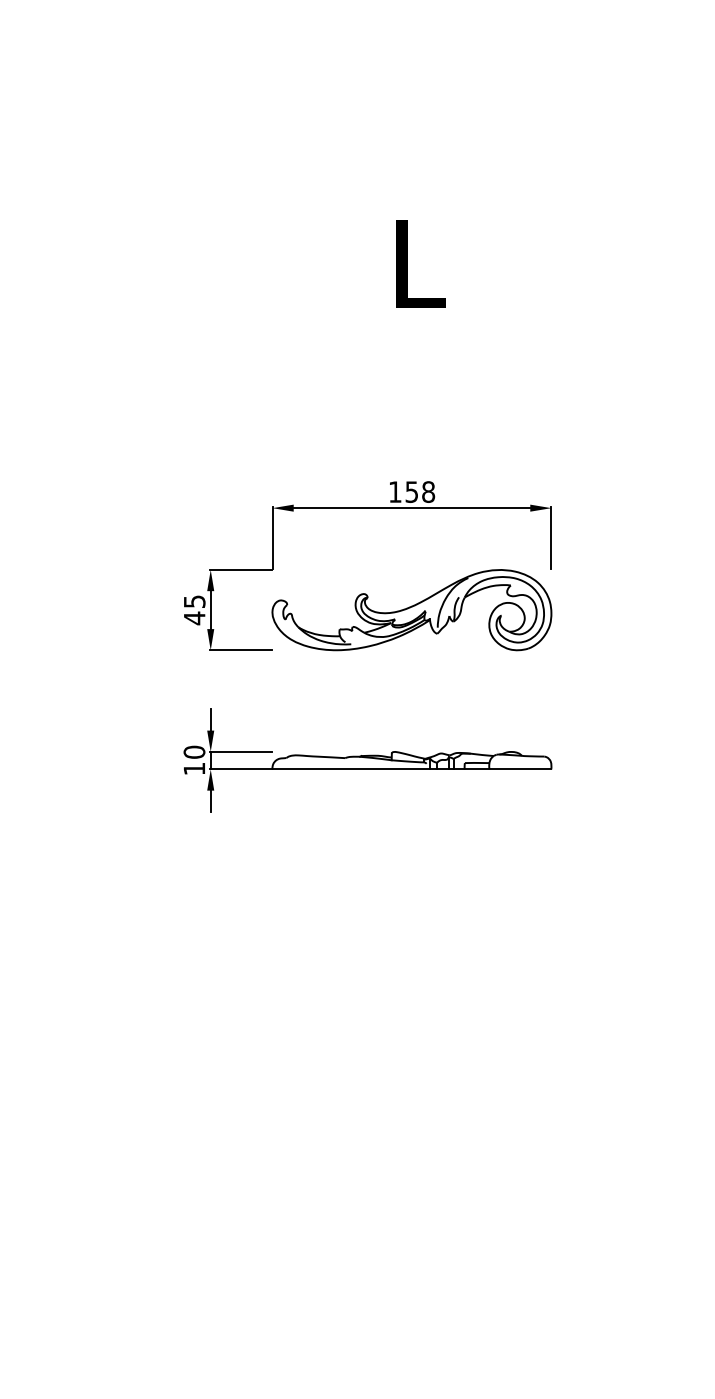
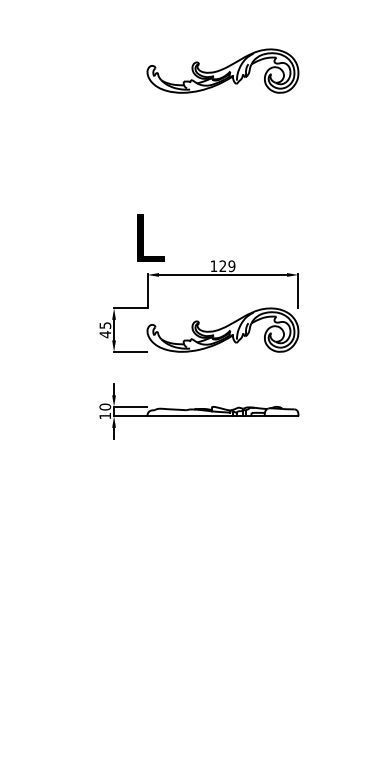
part: (411, 130) -> (222, 70), added
text: (420, 263) -> (150, 237), moved
text: (420, 492) -> (227, 266), 158 -> 129

